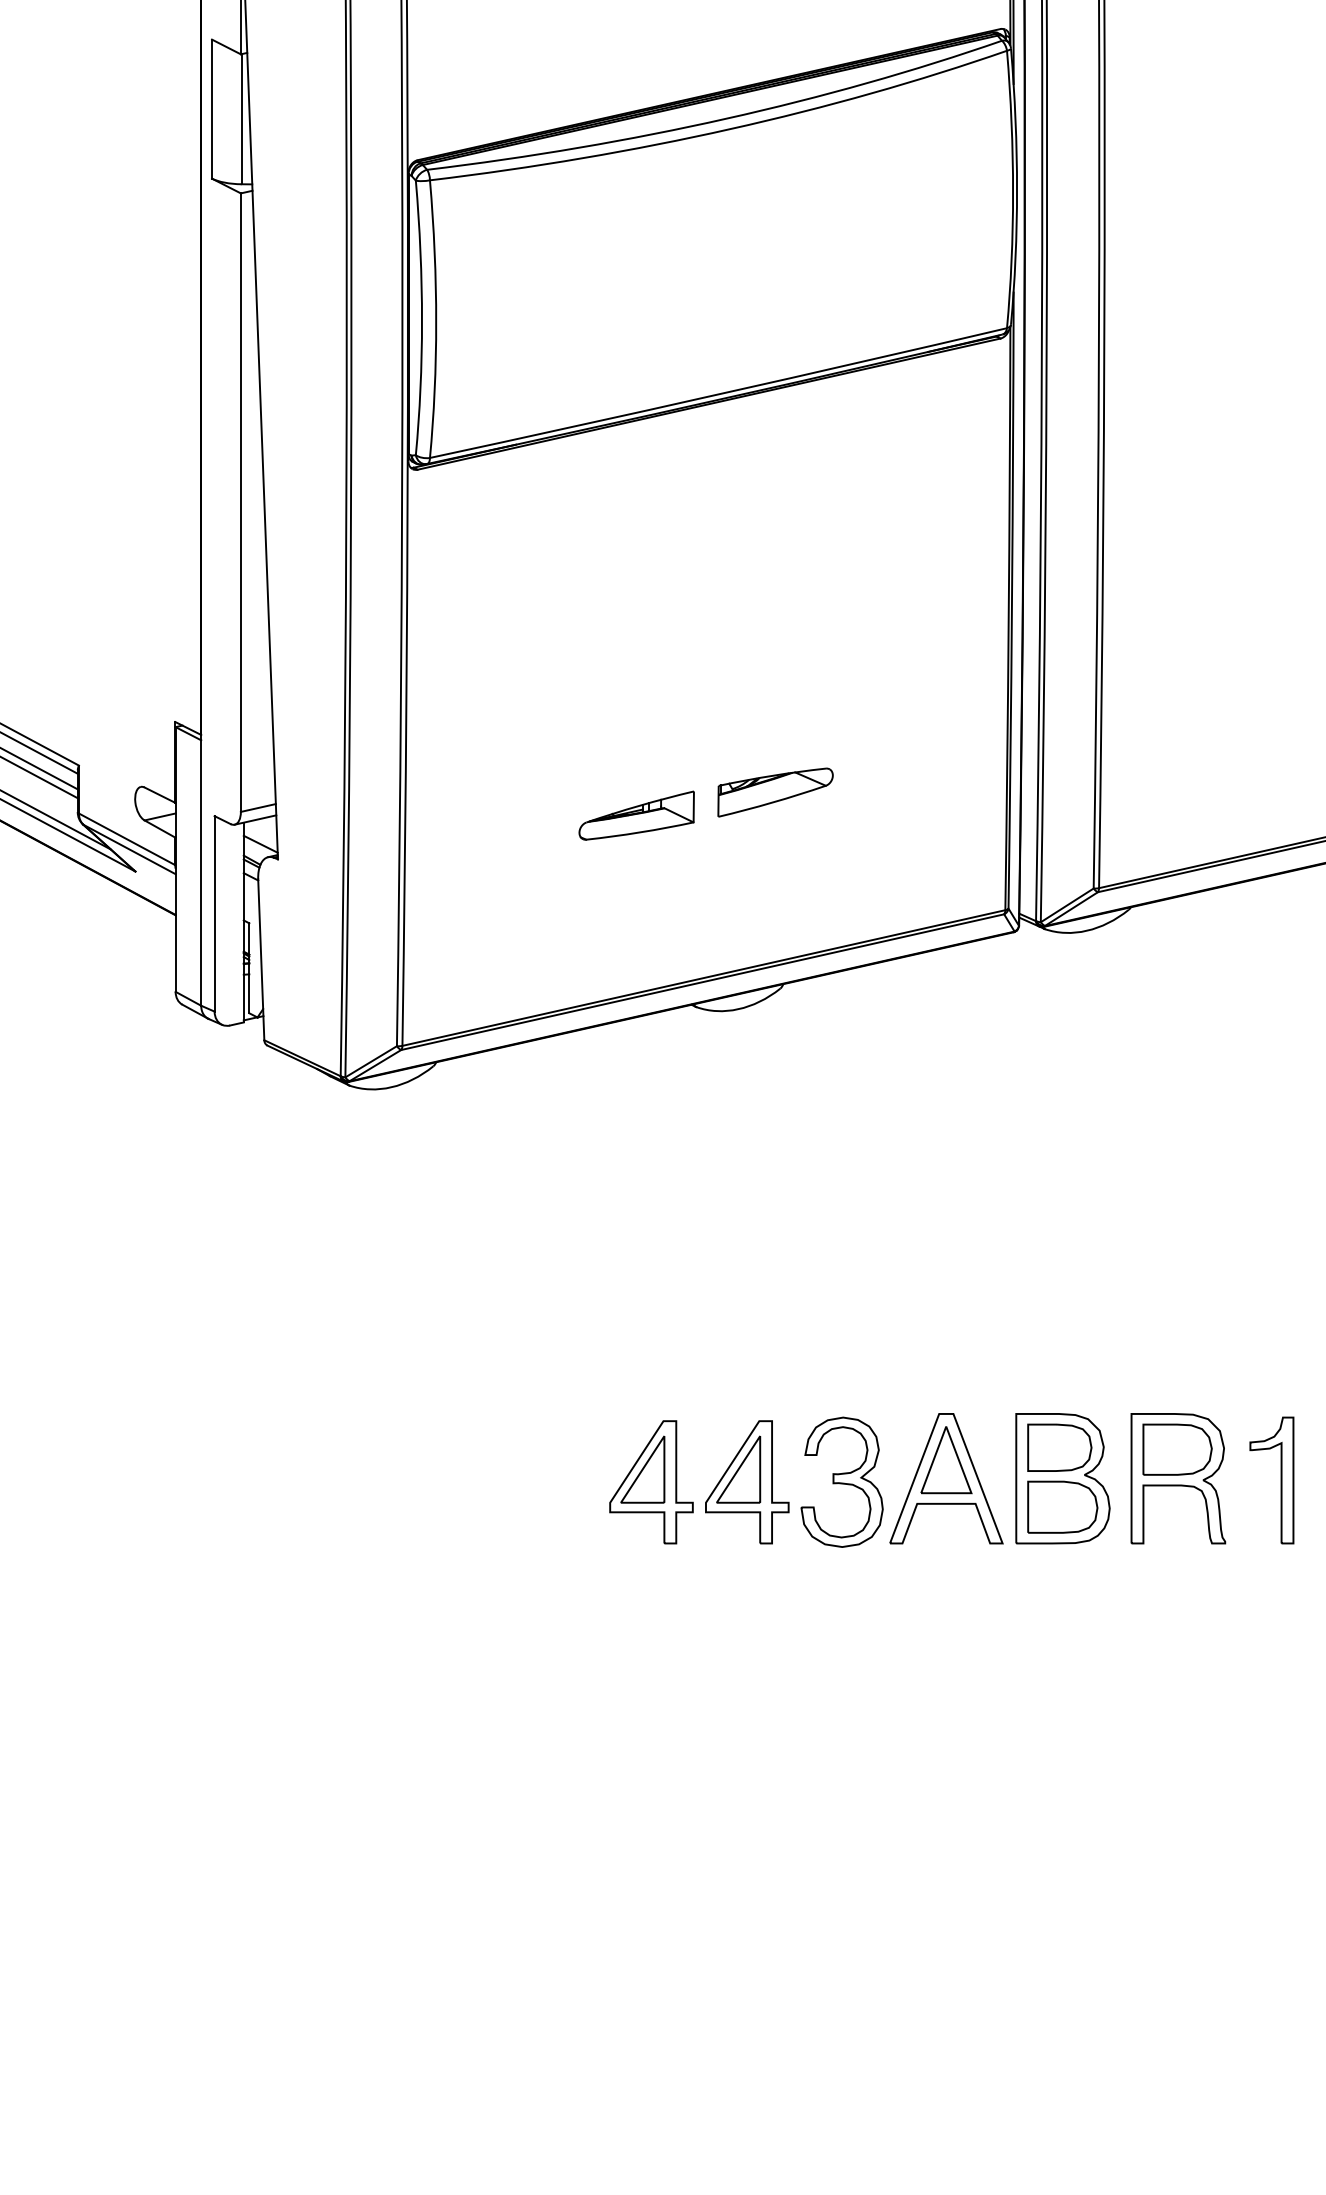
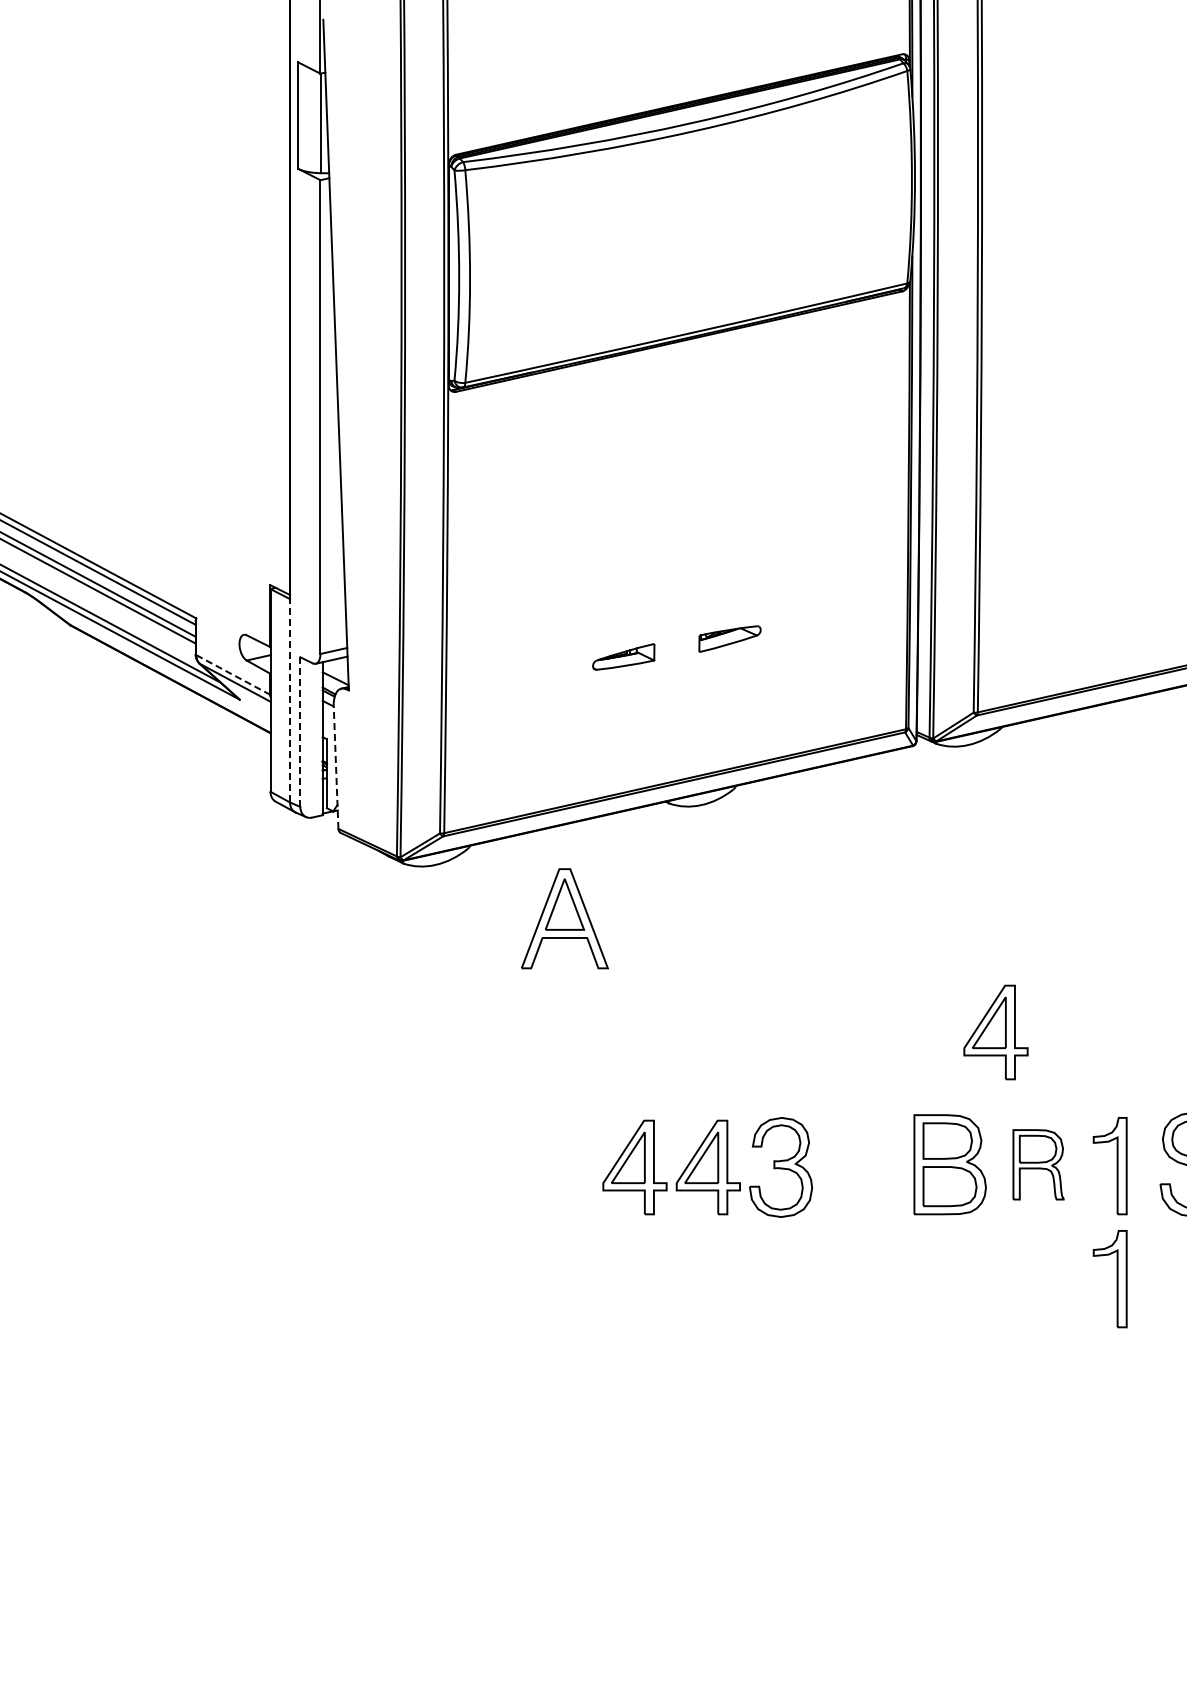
part: (774, 791) -> (729, 638), size x0.7
part: (636, 815) -> (623, 656), size x0.7
line: (127, 838) -> (233, 674), solid -> dashed
line: (201, 872) -> (290, 700), solid -> dashed
line: (214, 914) -> (300, 732), solid -> dashed
line: (261, 960) -> (336, 767), solid -> dashed
part: (1122, 1306) -> (995, 1032), added
part: (945, 1478) -> (564, 918), moved
part: (1178, 1478) -> (1038, 1164), size x0.7
part: (1280, 1628) -> (1116, 1279), added

